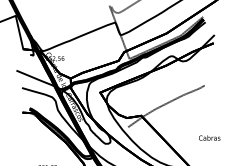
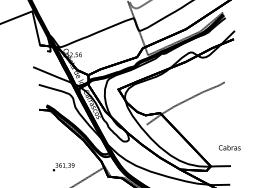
text: (209, 137) -> (229, 147), moved

